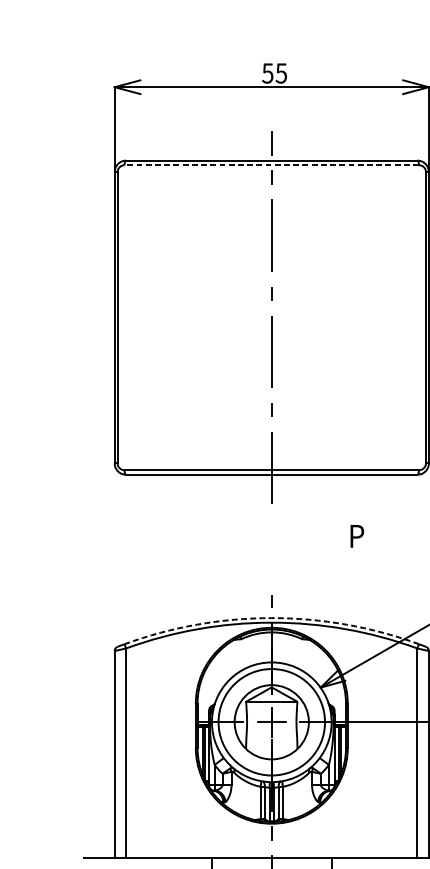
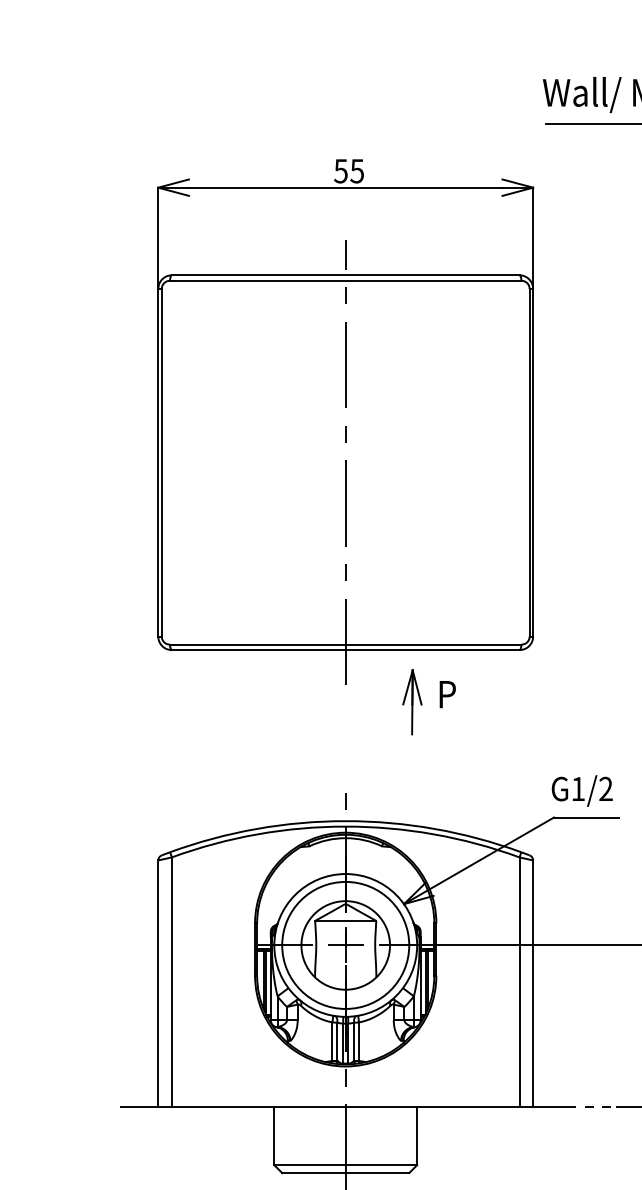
line: (271, 164) -> (345, 280), dashed -> solid
part: (327, 518) -> (412, 702), added
text: (357, 536) -> (447, 694), moved
arc: (271, 618) -> (345, 821), dashed -> solid

